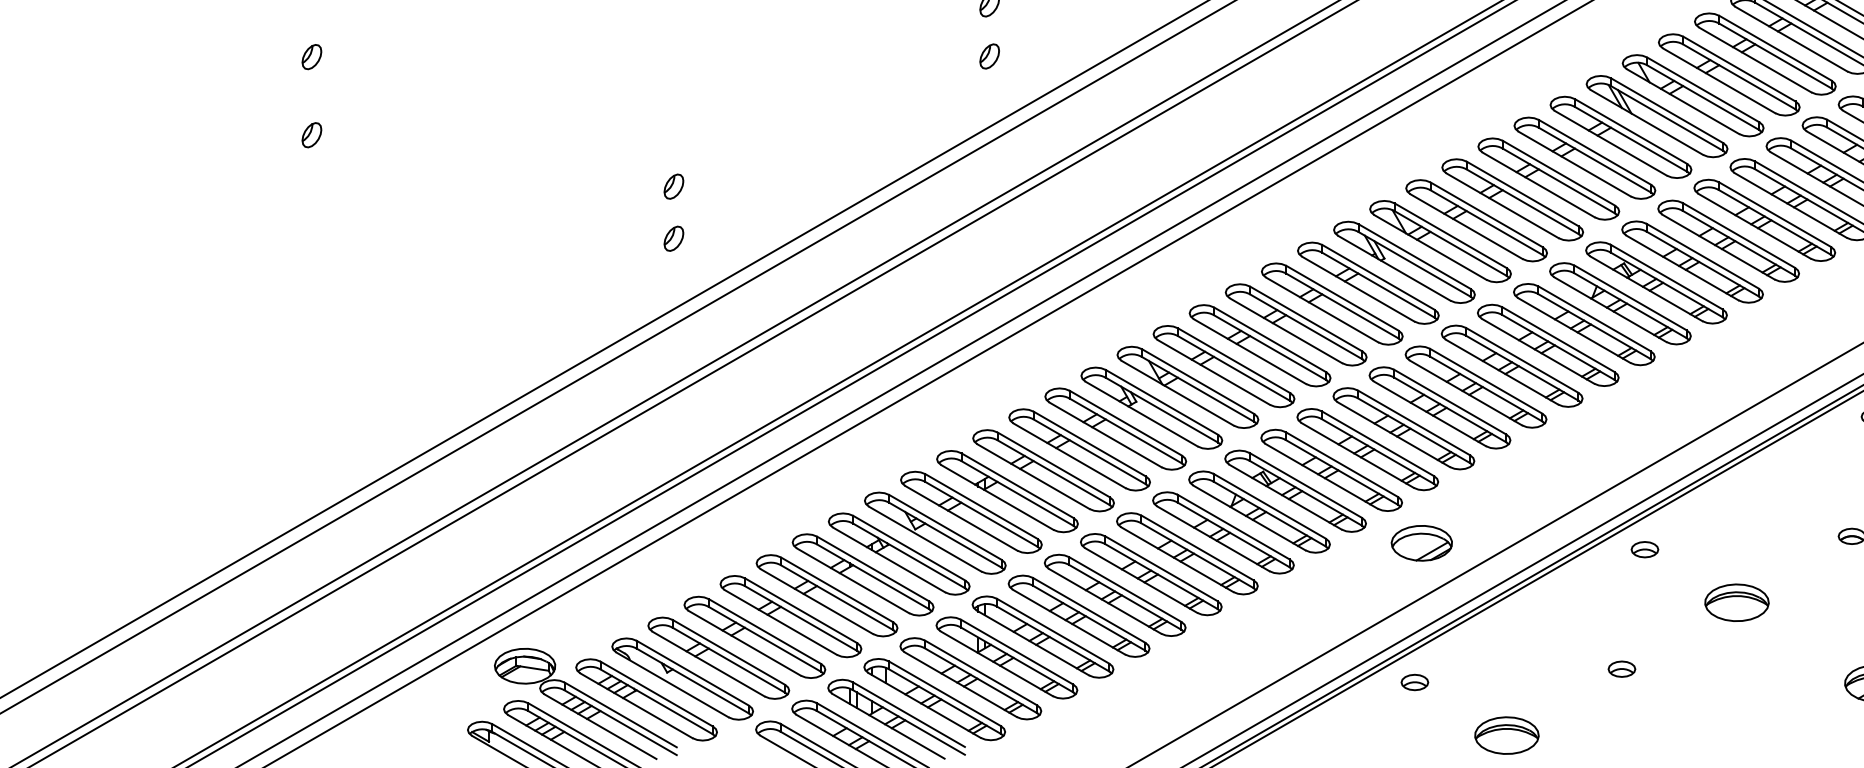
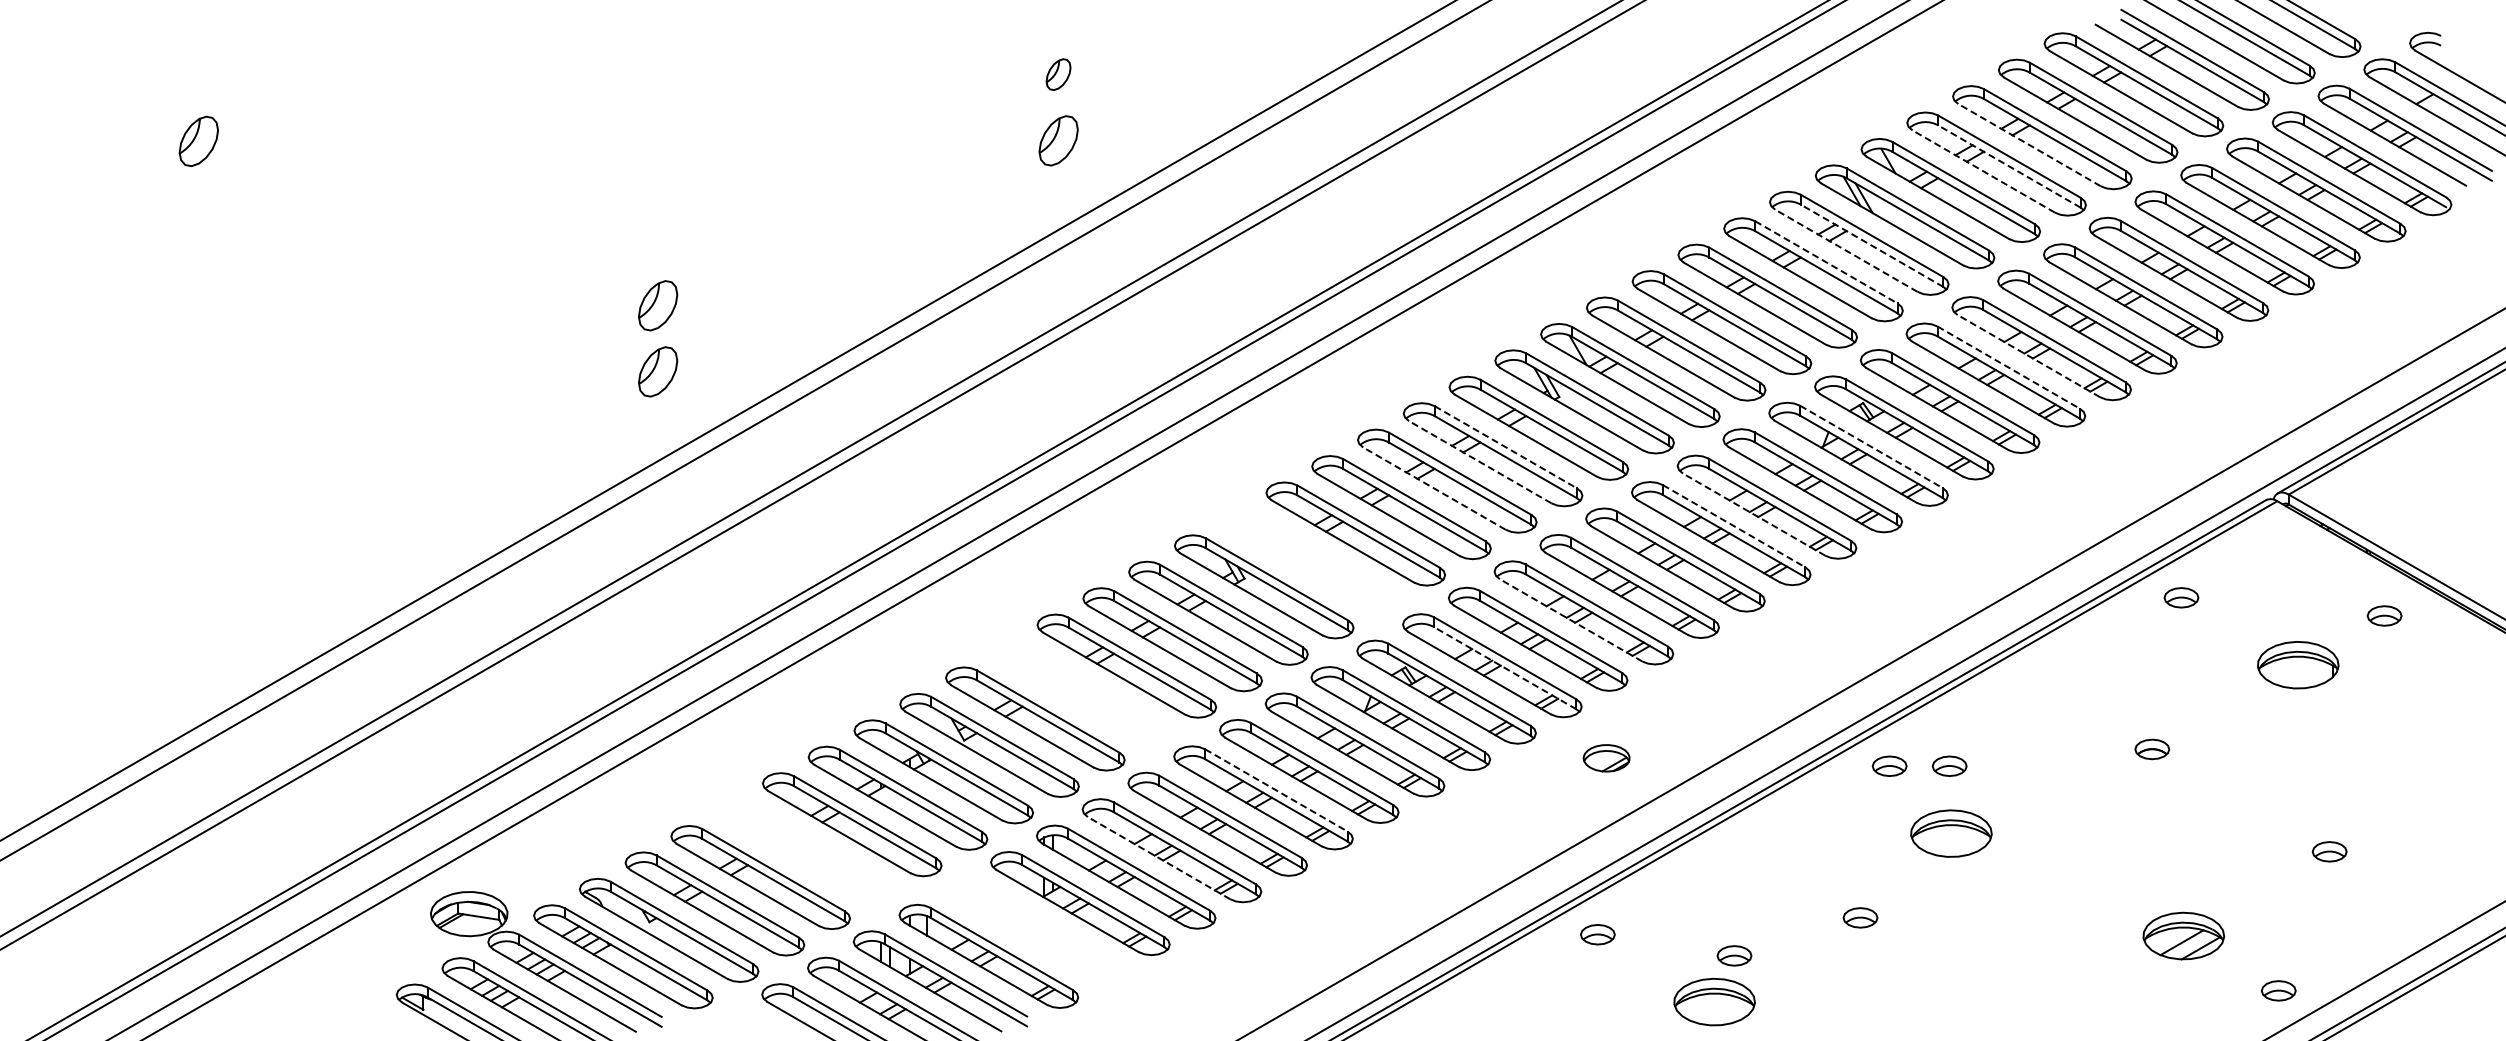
part: (989, 56) -> (1058, 140), size x1.6
part: (311, 57) -> (198, 141), size x1.6
line: (1755, 59) -> (2029, 144), solid -> dashed
line: (1739, 76) -> (2009, 166), solid -> dashed
line: (1718, 80) -> (1983, 171), solid -> dashed
part: (311, 135) -> (198, 240), removed
line: (1630, 139) -> (1871, 245), solid -> dashed
line: (1610, 143) -> (1845, 250), solid -> dashed
line: (1595, 152) -> (1826, 262), solid -> dashed
part: (673, 186) -> (657, 305), size x1.6
line: (1754, 225) -> (2028, 355), solid -> dashed
line: (1739, 235) -> (2009, 367), solid -> dashed
part: (673, 238) -> (657, 371), size x1.6
line: (1342, 298) -> (1506, 447), solid -> dashed
line: (1630, 298) -> (1871, 447), solid -> dashed
line: (1321, 309) -> (1479, 461), solid -> dashed
line: (1286, 330) -> (1434, 488), solid -> dashed
line: (1537, 351) -> (1753, 514), solid -> dashed
line: (1522, 360) -> (1734, 526), solid -> dashed
part: (1187, 387) -> (1309, 560), removed
line: (1393, 434) -> (1570, 620), solid -> dashed
line: (1341, 471) -> (1504, 667), solid -> dashed
part: (1007, 491) -> (1080, 692), removed
part: (1421, 543) -> (1606, 758), size x0.6
part: (1692, 549) -> (1949, 765), added
line: (1161, 568) -> (1276, 790), solid -> dashed
part: (1737, 602) -> (1951, 833), moved
part: (790, 616) -> (806, 850), removed
line: (1068, 621) -> (1158, 857), solid -> dashed
part: (970, 678) -> (1034, 929), removed
part: (1522, 698) -> (1734, 955), added

